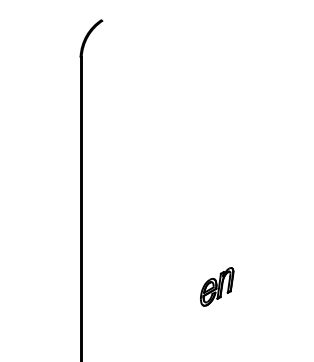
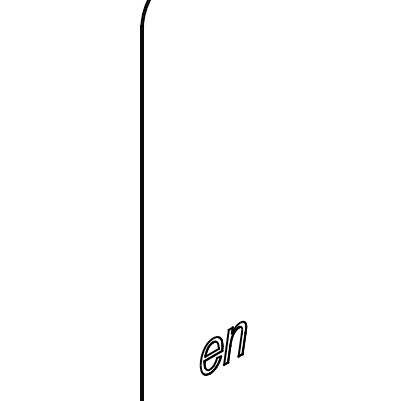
part: (217, 286) -> (223, 347), moved

